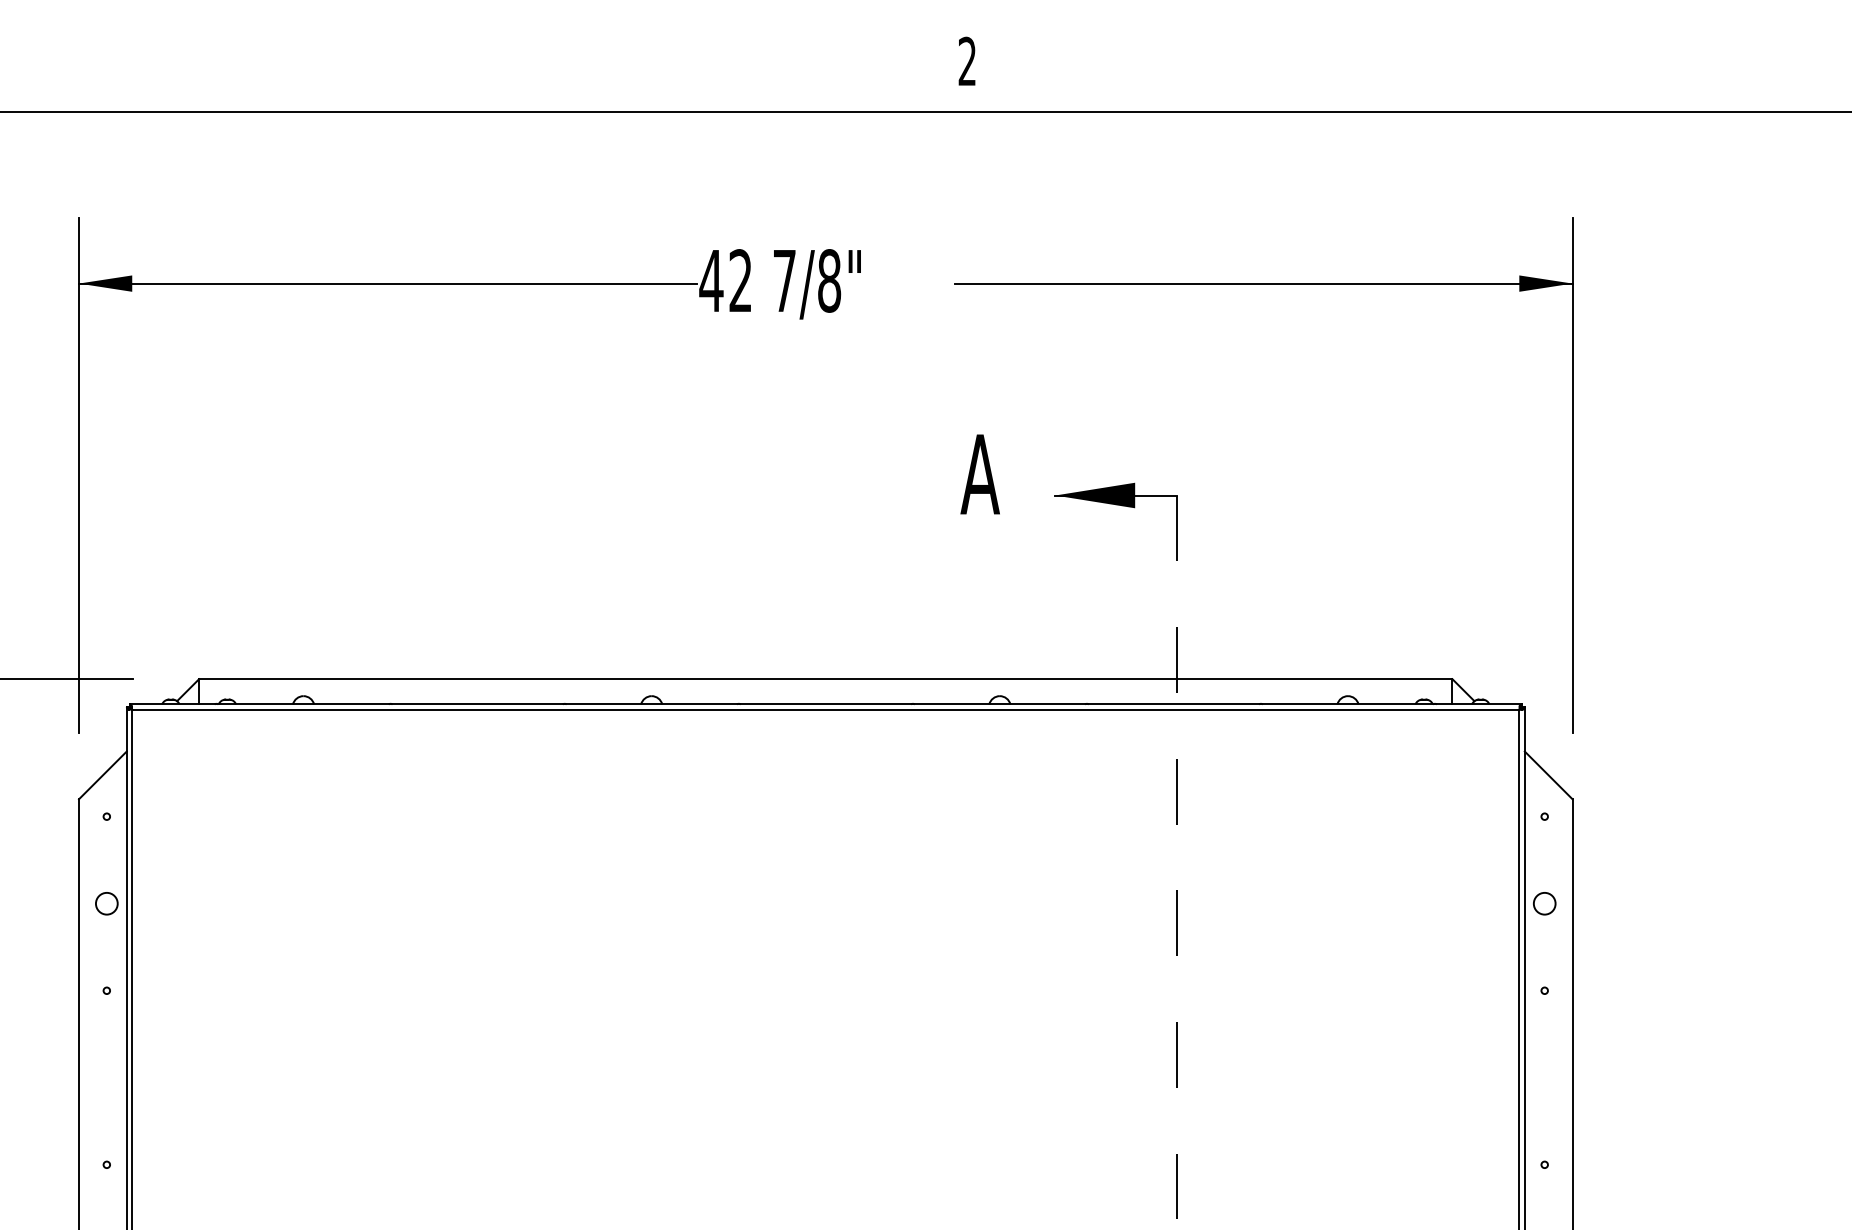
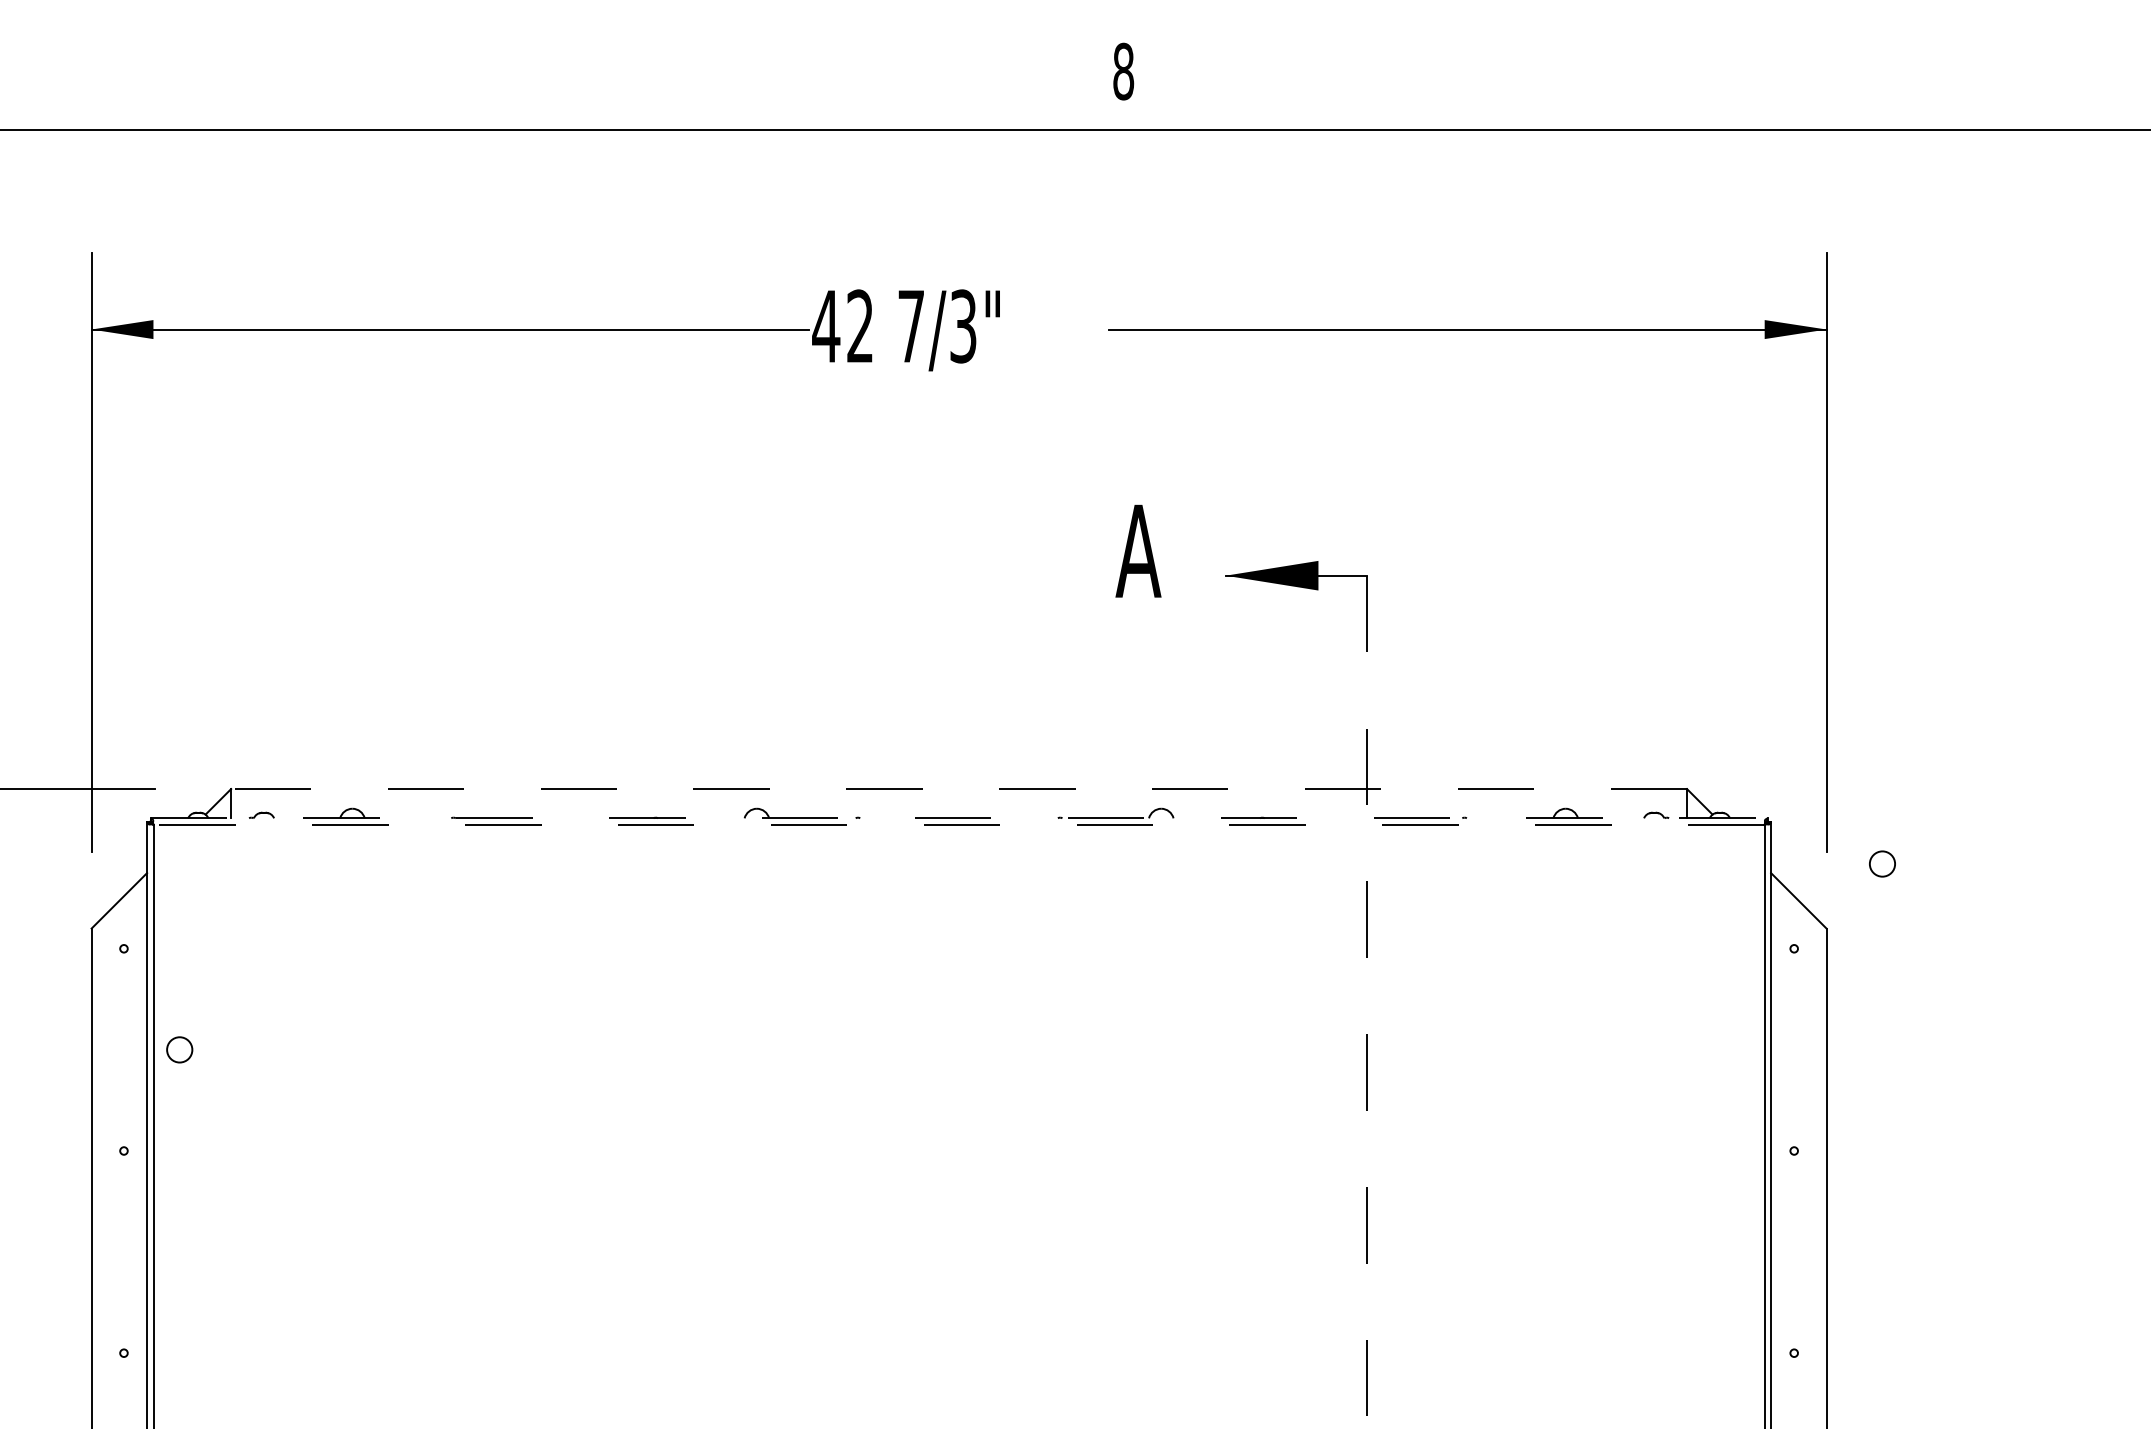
text: (967, 61) -> (1123, 71), 2 -> 8
text: (829, 280) -> (963, 325), 7/8" -> 7/3"
line: (825, 679) -> (958, 789), solid -> dashed
line: (826, 704) -> (959, 818), solid -> dashed
line: (825, 710) -> (958, 825), solid -> dashed
circle: (106, 903) -> (179, 1049), moved
circle: (1544, 903) -> (1882, 863), moved

